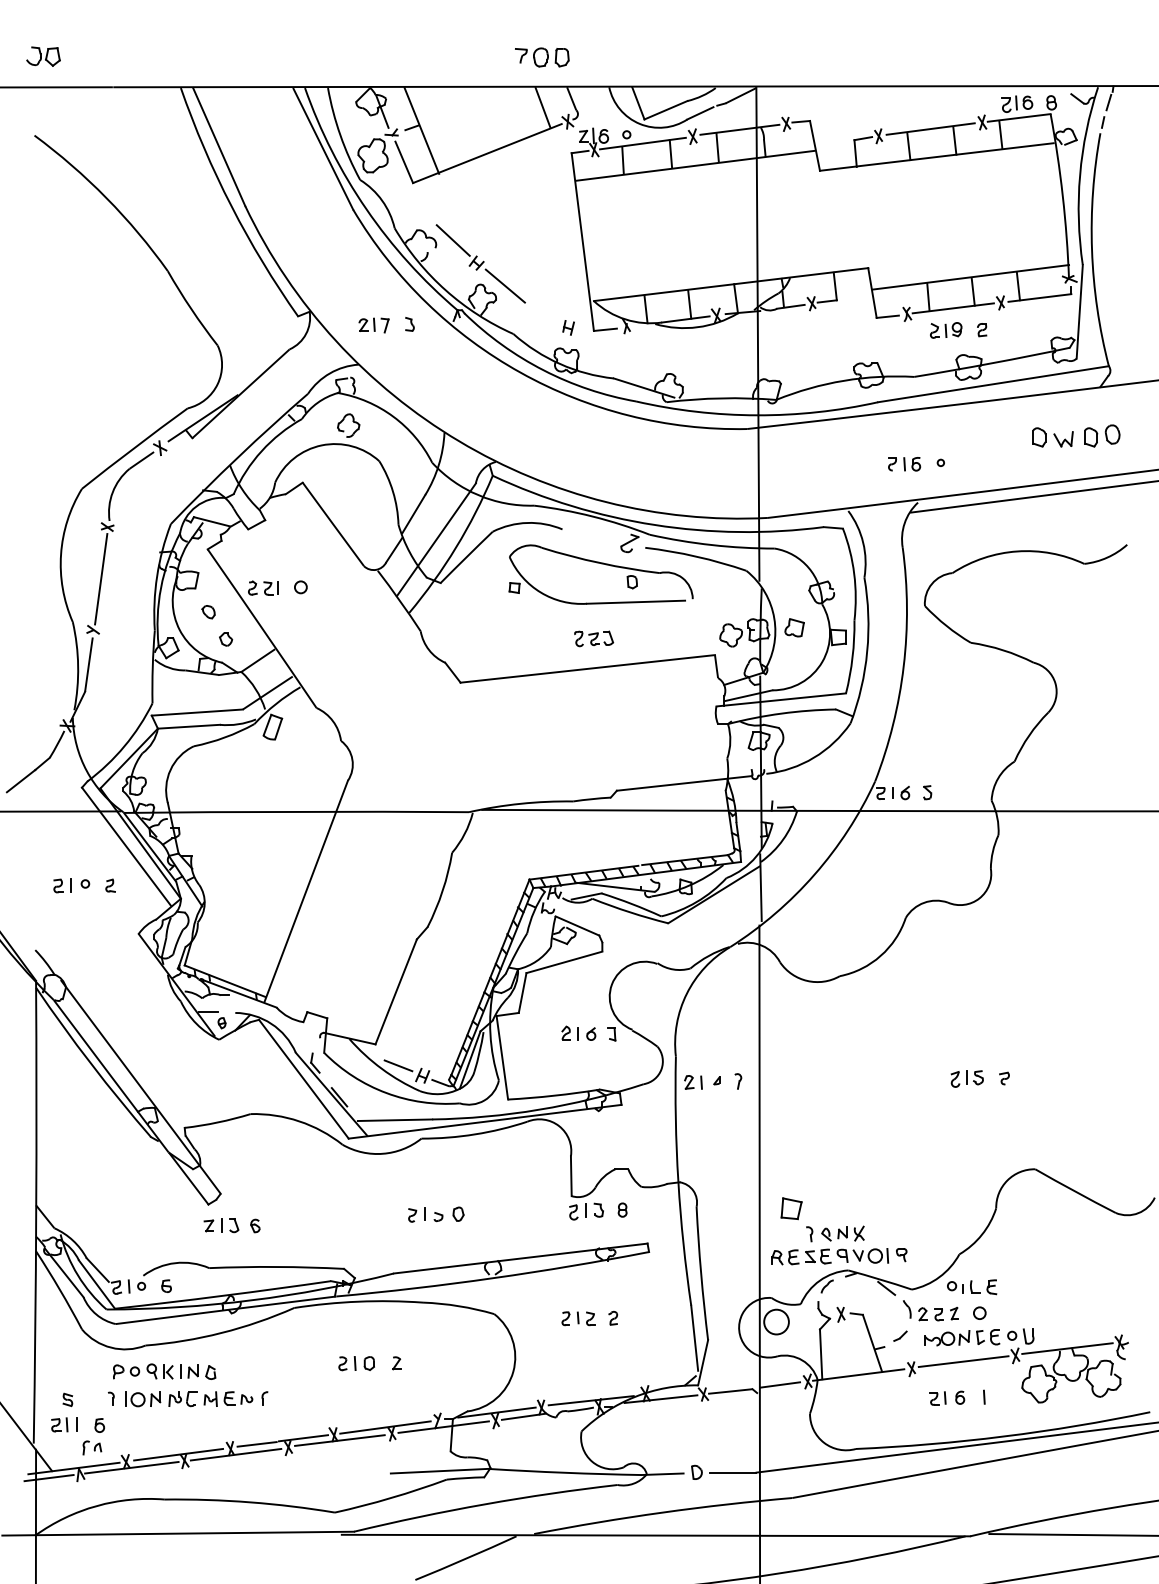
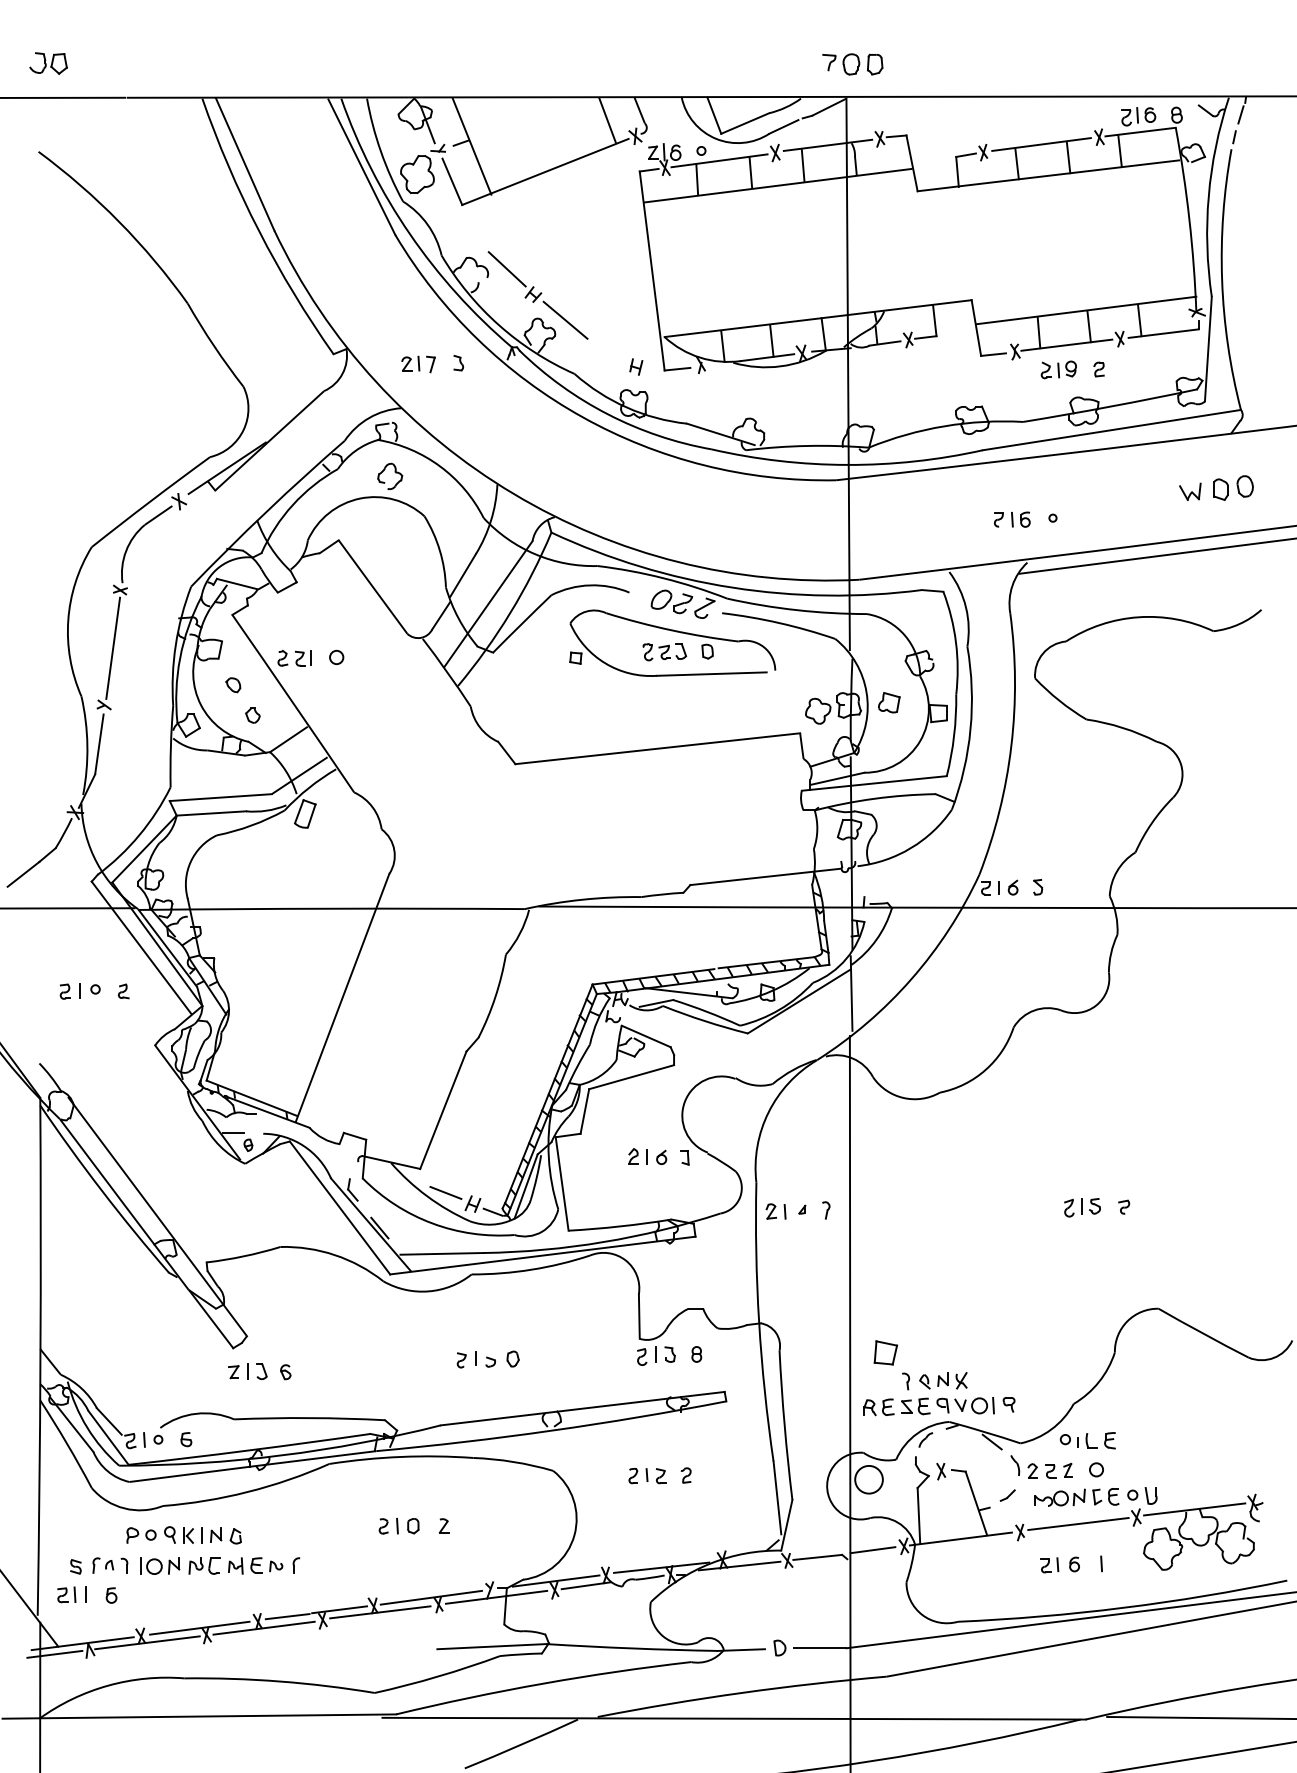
part: (541, 57) -> (852, 64), moved
part: (1038, 437) -> (1162, 489), removed
part: (600, 537) -> (671, 601), added
part: (593, 639) -> (664, 652), moved
part: (92, 1447) -> (103, 1565), moved

